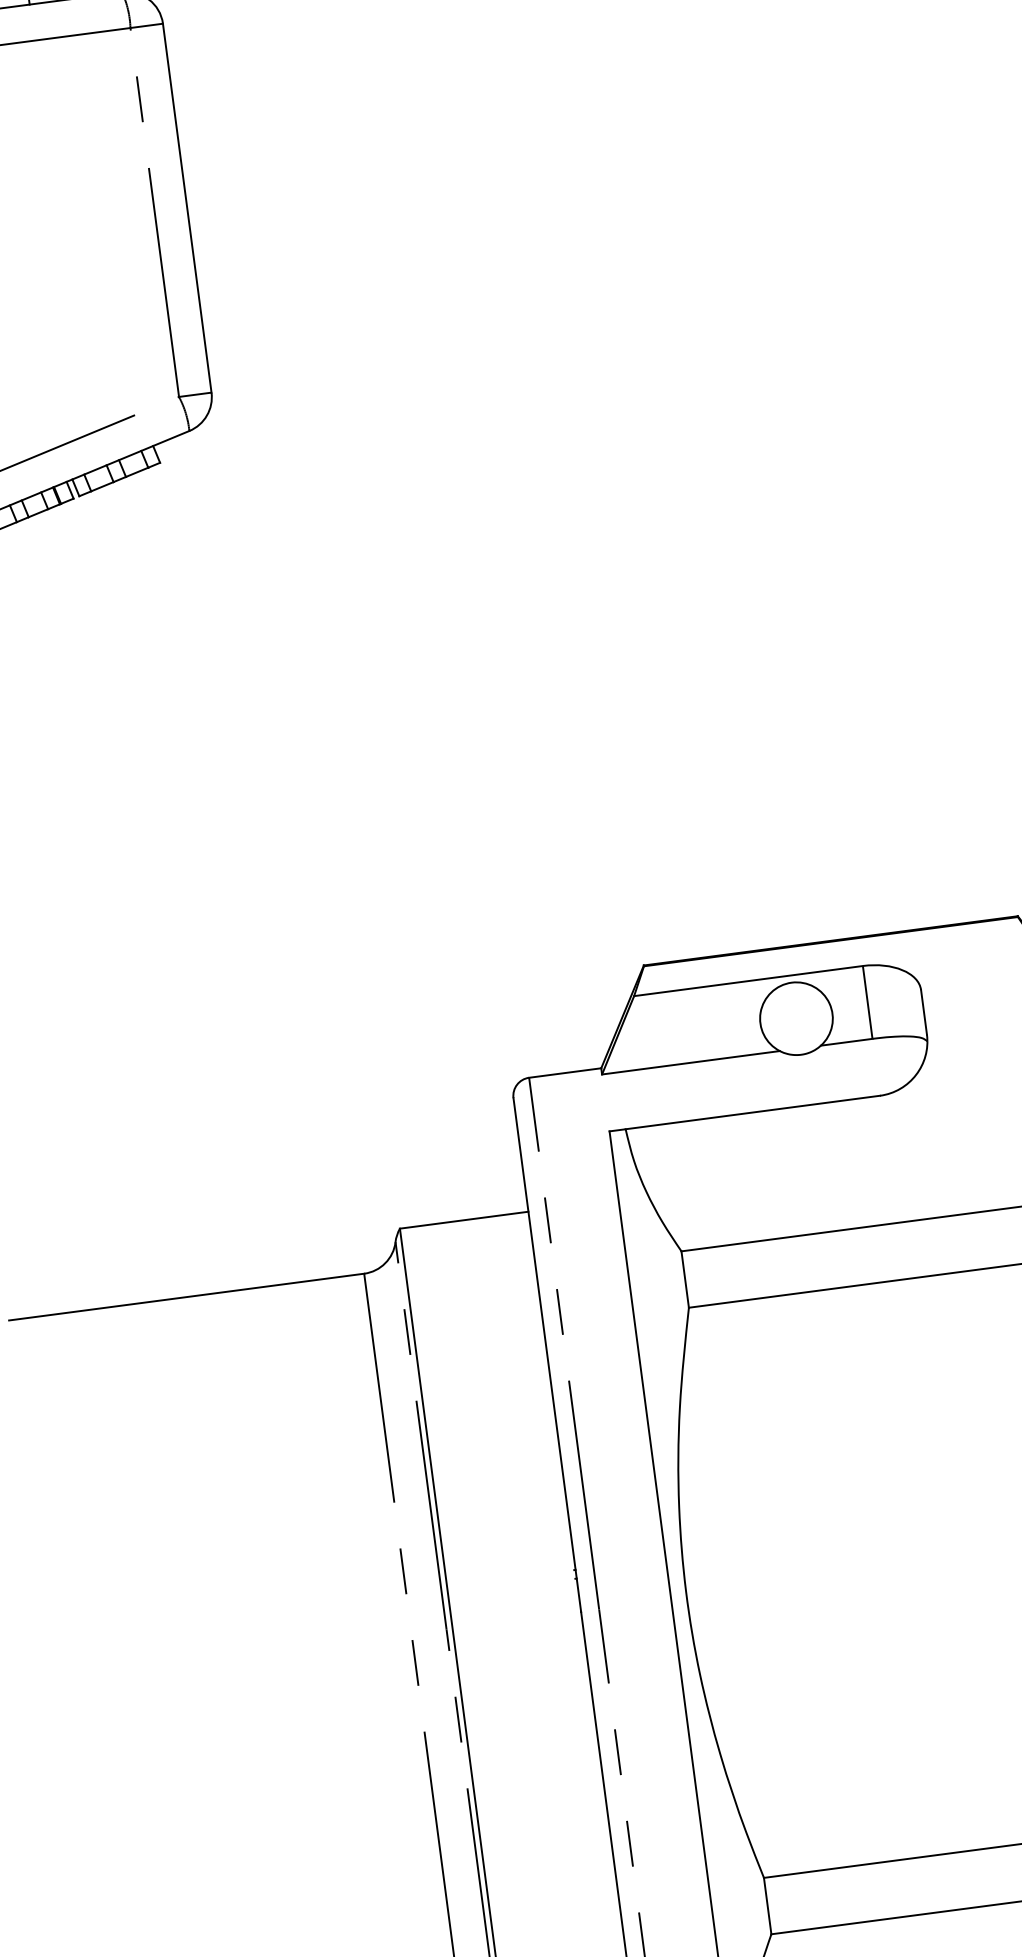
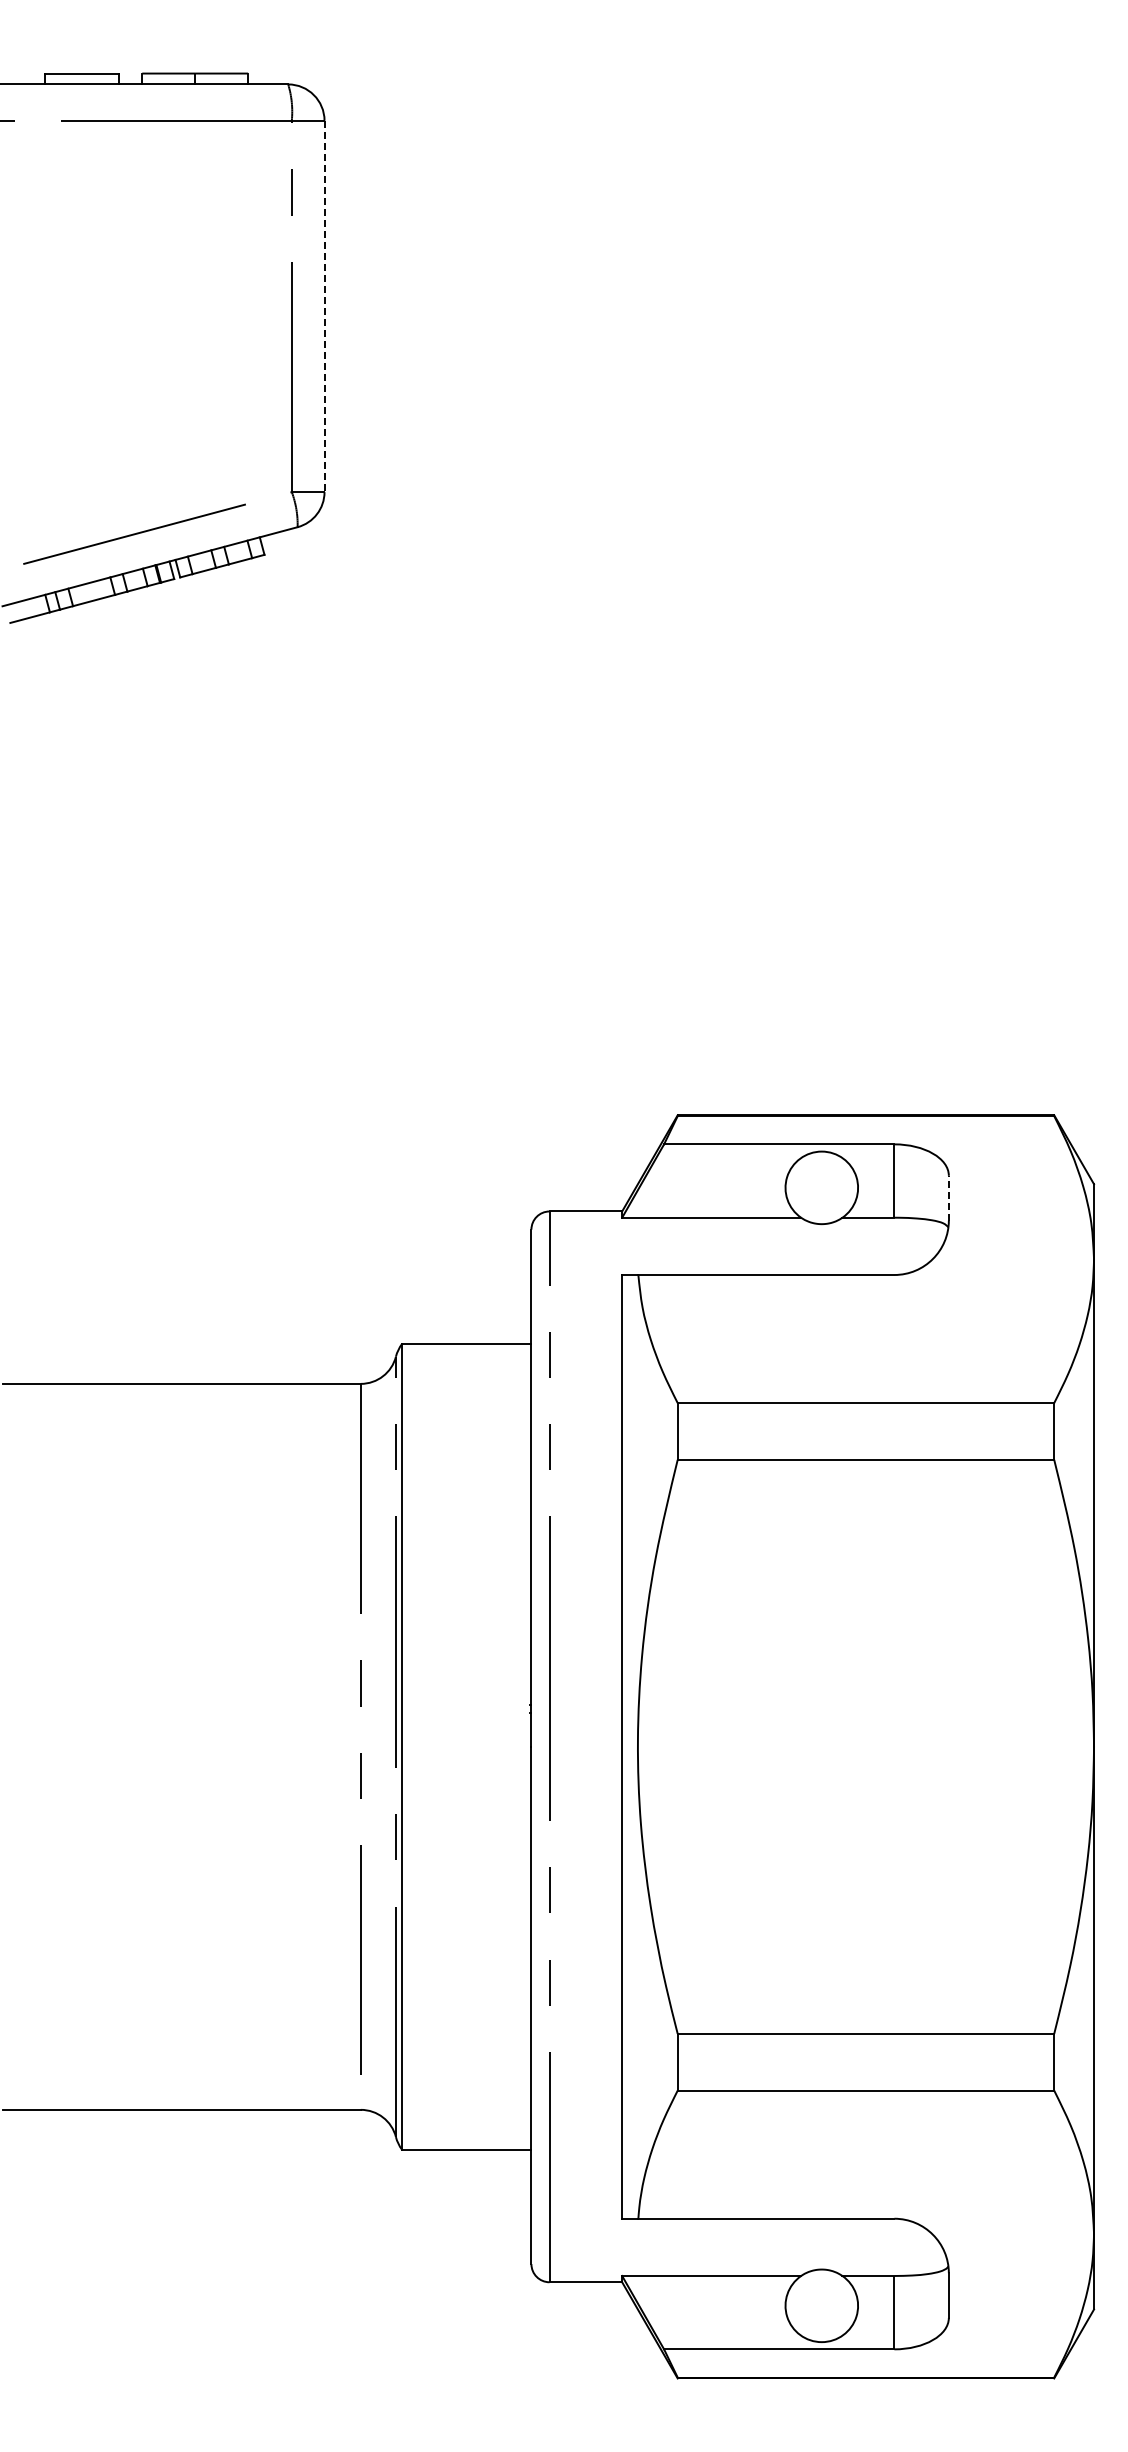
line: (187, 208) -> (324, 306), solid -> dashed
line: (923, 1011) -> (948, 1197), solid -> dashed

